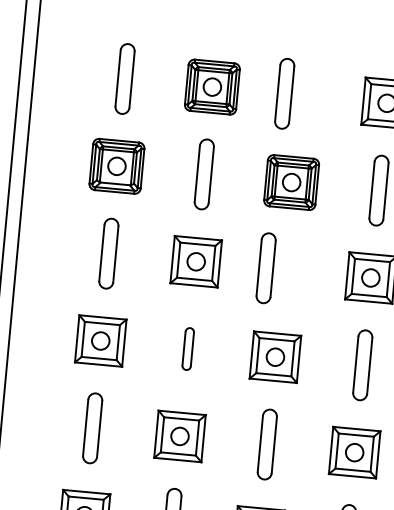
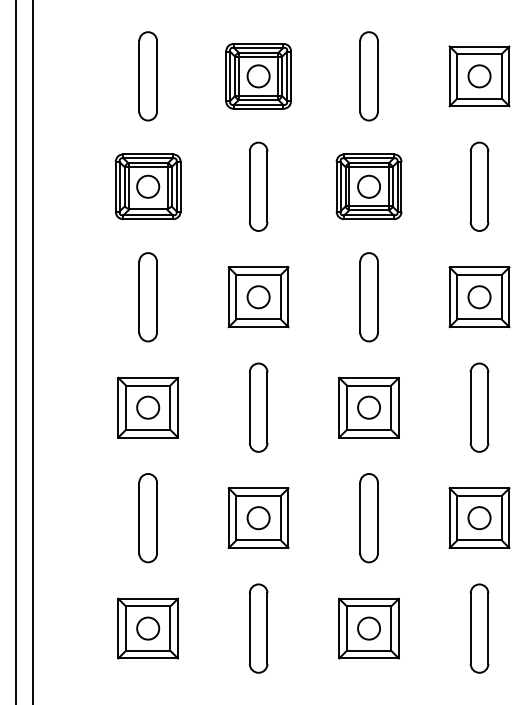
part: (284, 93) -> (368, 76), moved
part: (265, 268) -> (368, 297), moved
part: (188, 348) -> (258, 407), size x1.67

